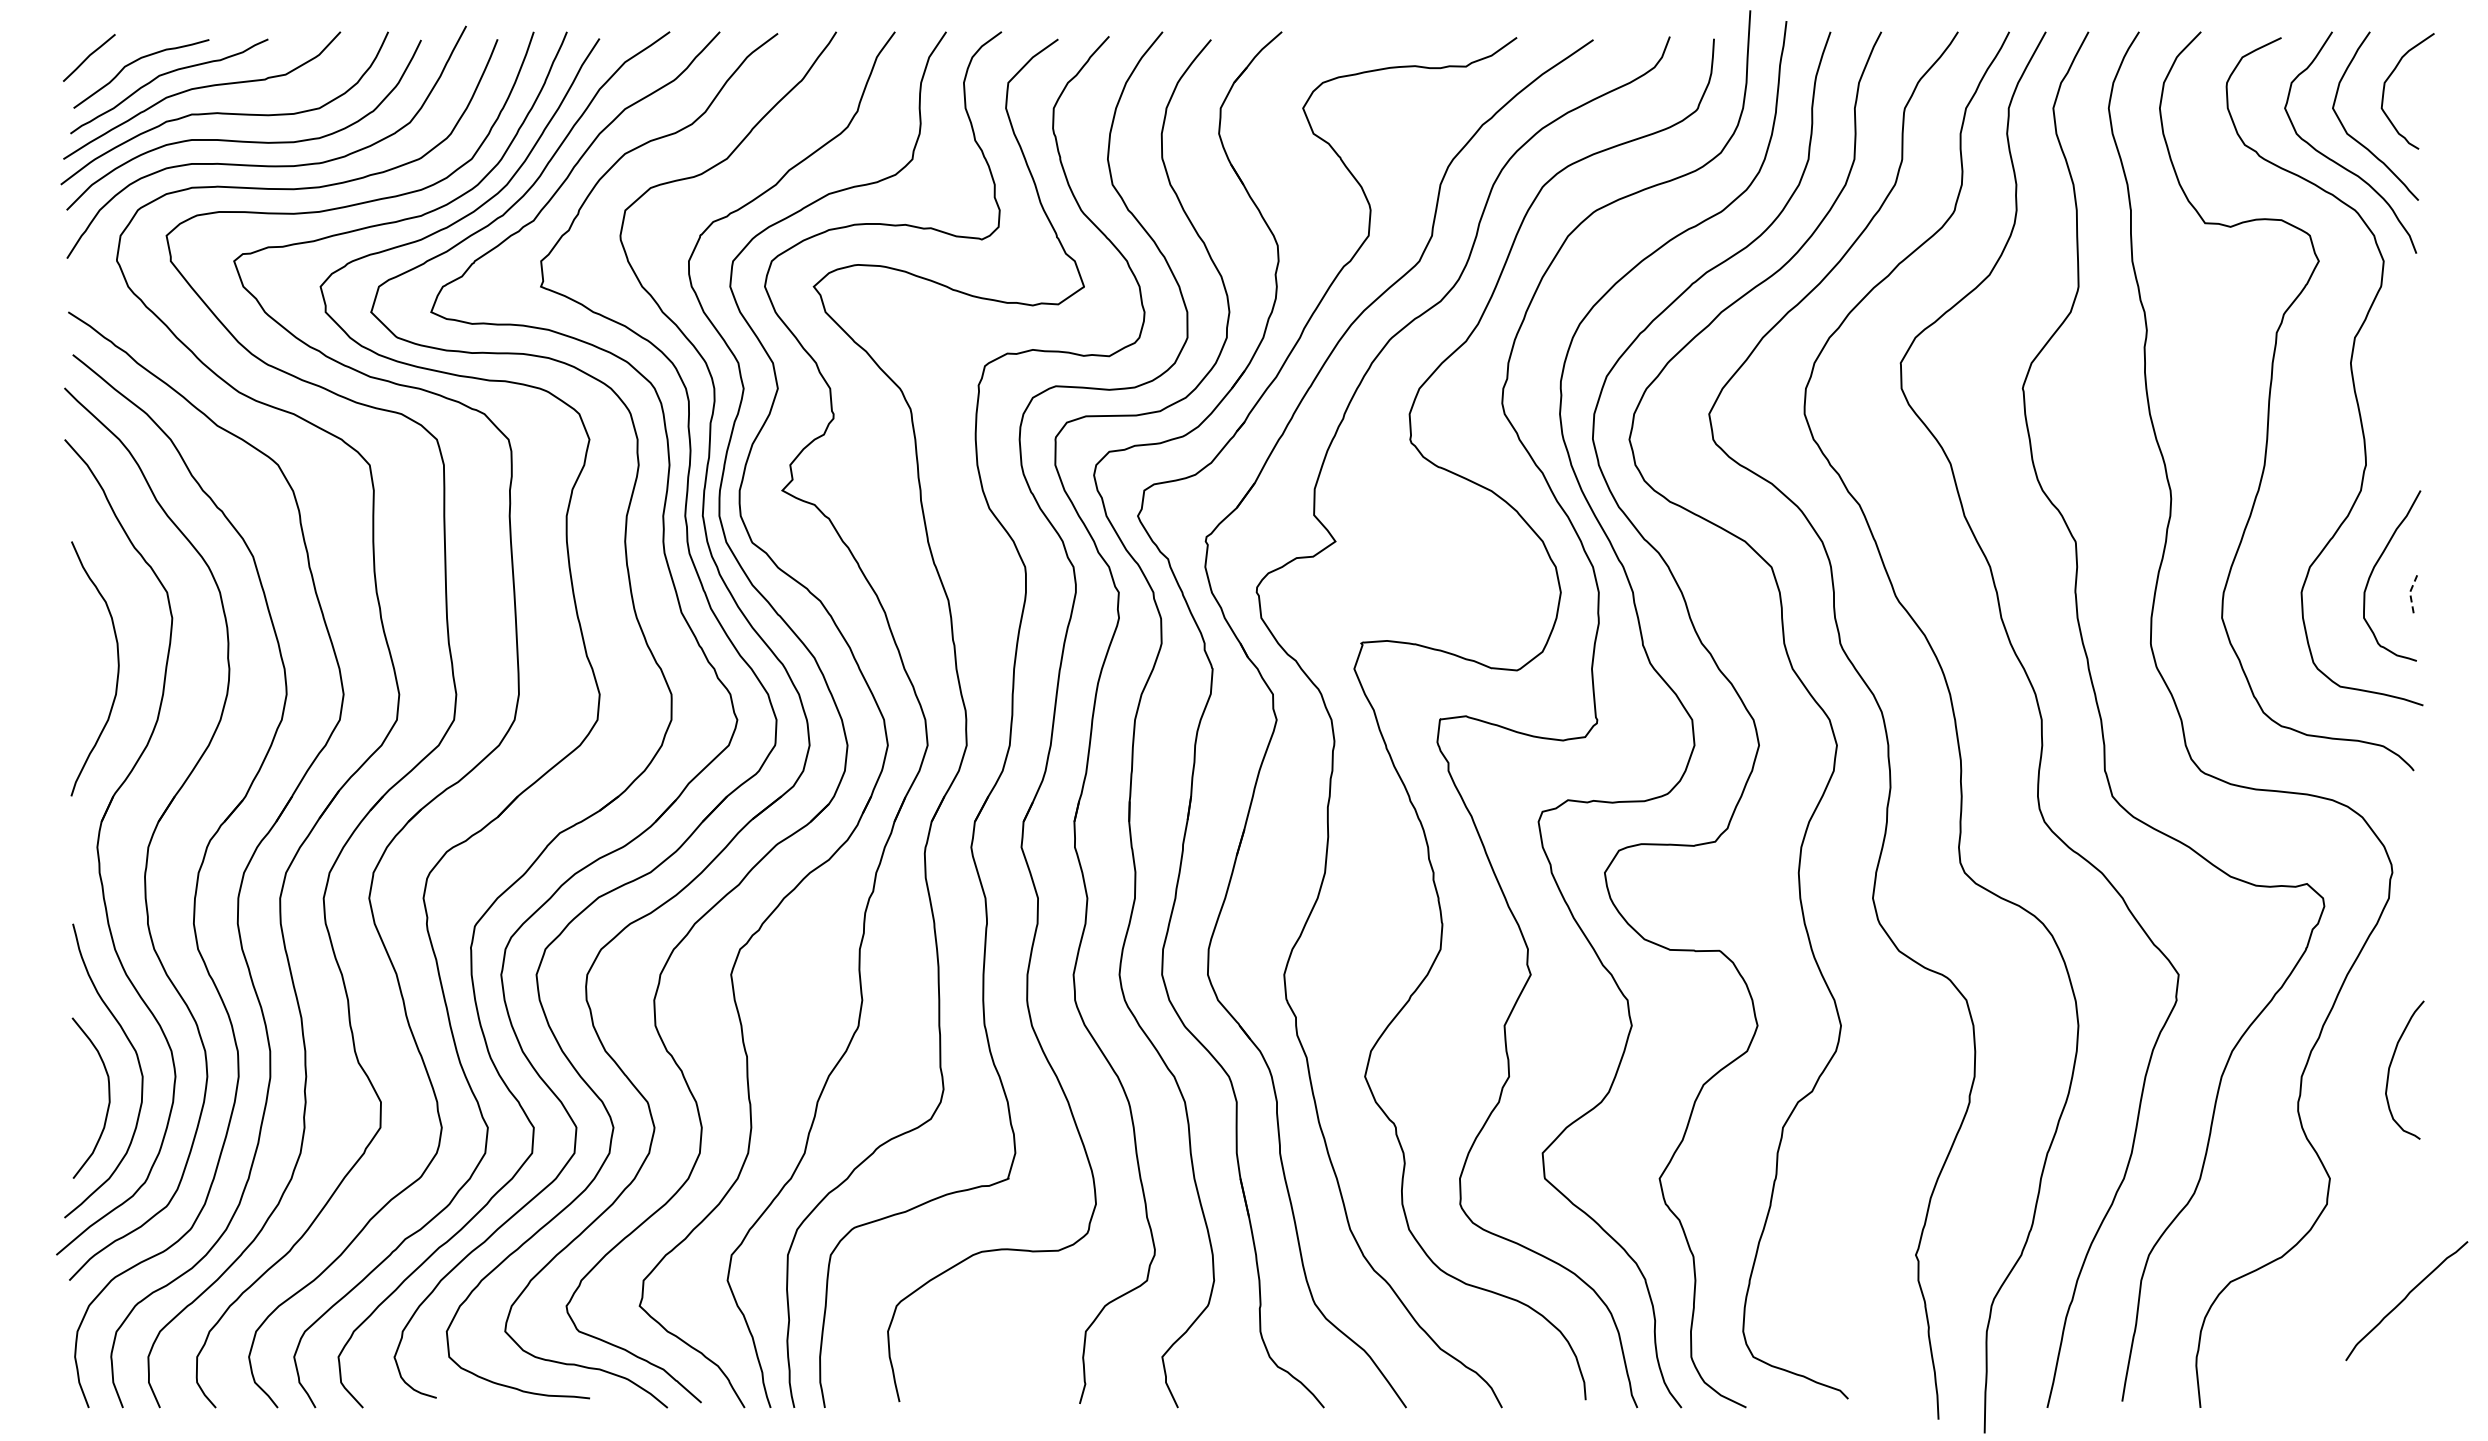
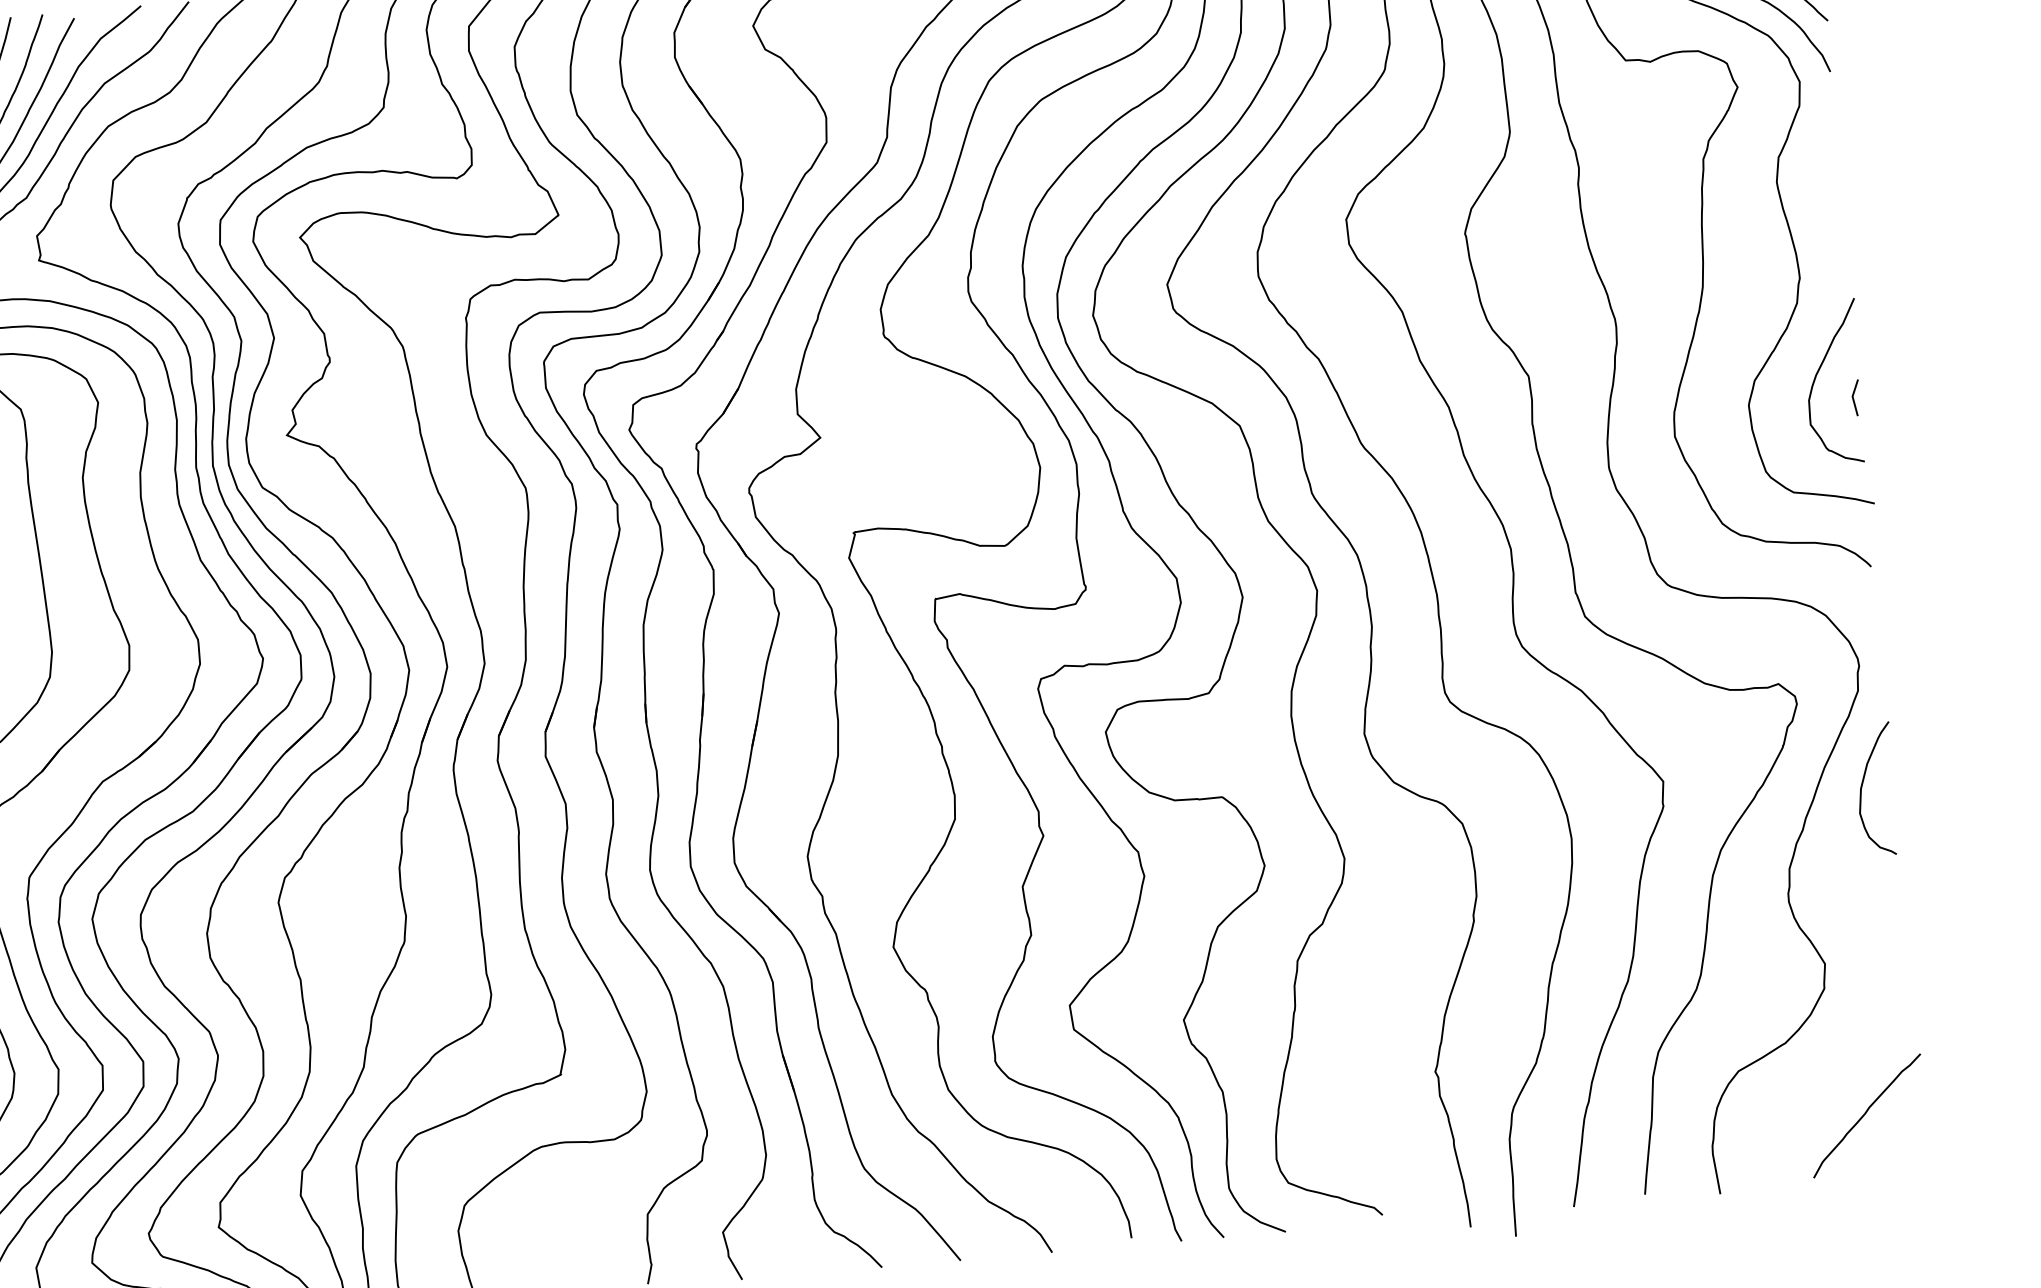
line: (2410, 593) -> (1853, 397), dashed -> solid
curve: (2392, 1062) -> (1863, 783), moved
curve: (2405, 1299) -> (1865, 1114), moved

